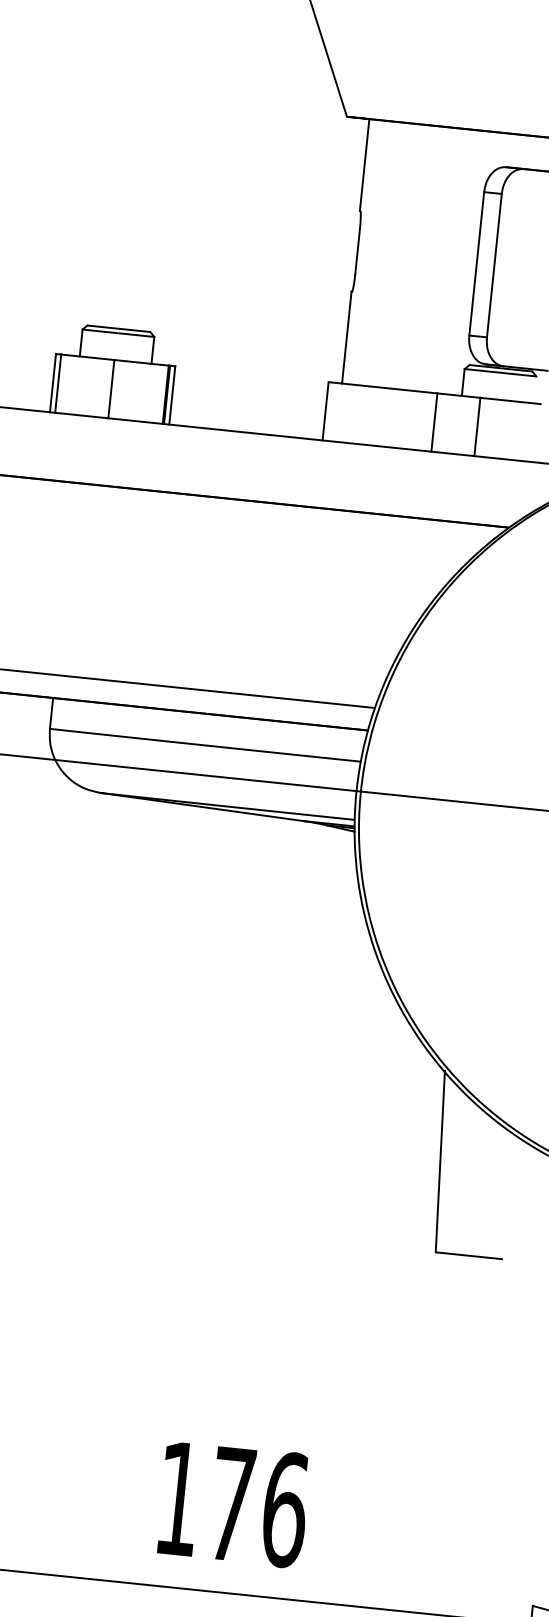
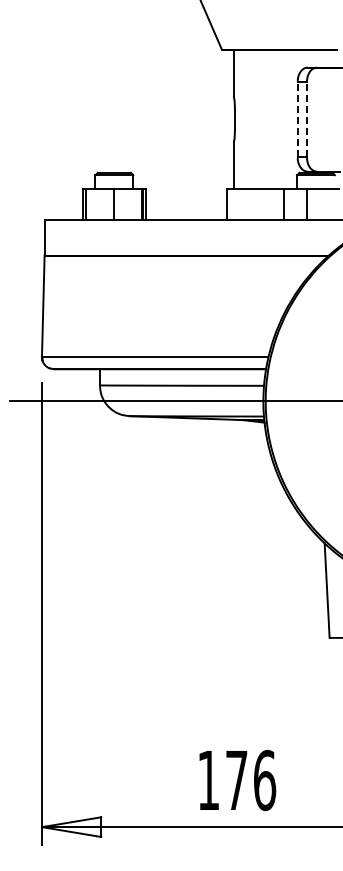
line: (476, 263) -> (297, 119), solid -> dashed
line: (495, 265) -> (307, 119), solid -> dashed

